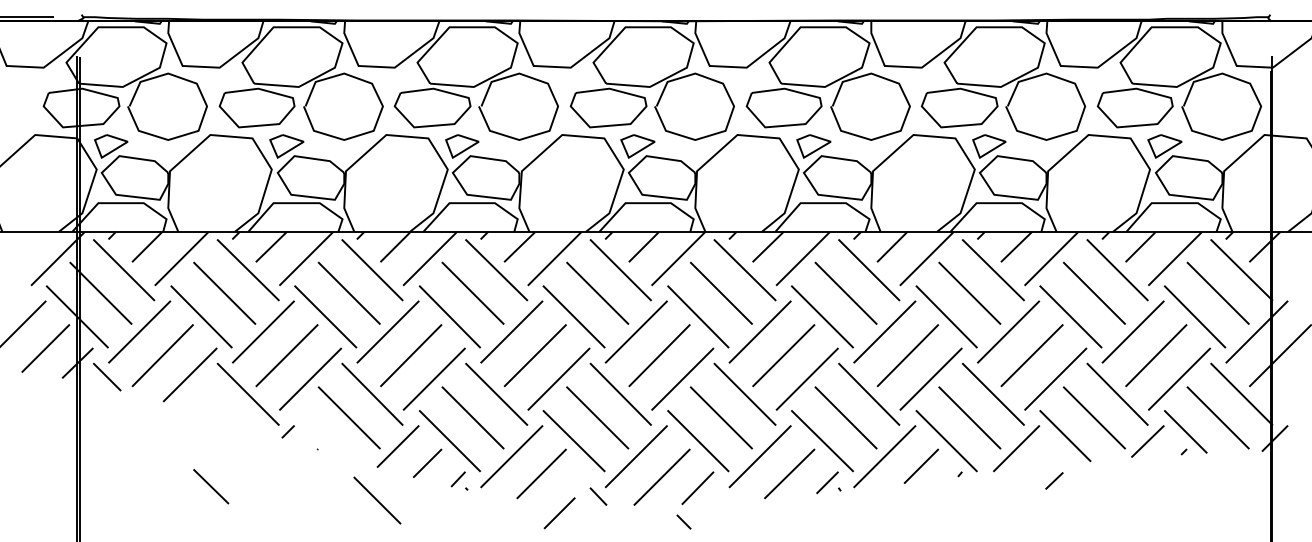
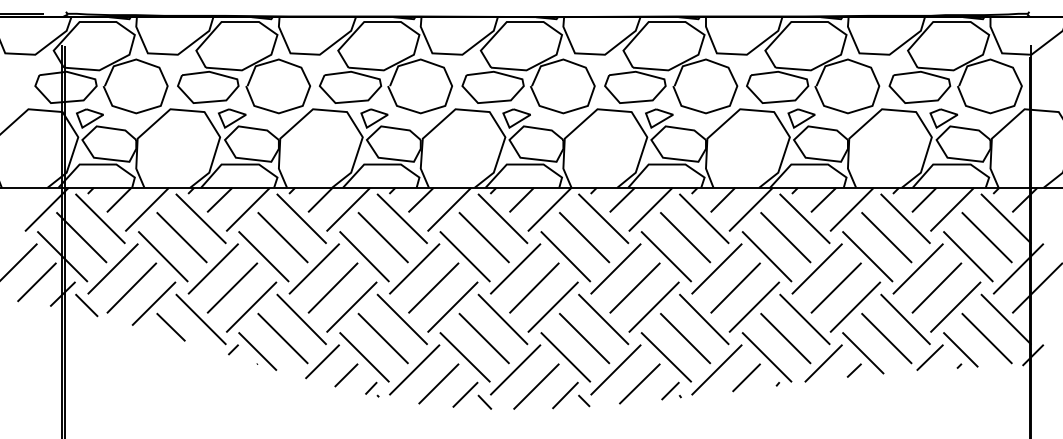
line: (1053, 480) -> (853, 370), moved
line: (210, 485) -> (170, 326), moved
line: (377, 500) -> (257, 351), moved
line: (559, 512) -> (465, 394), moved
line: (684, 521) -> (584, 400), moved

